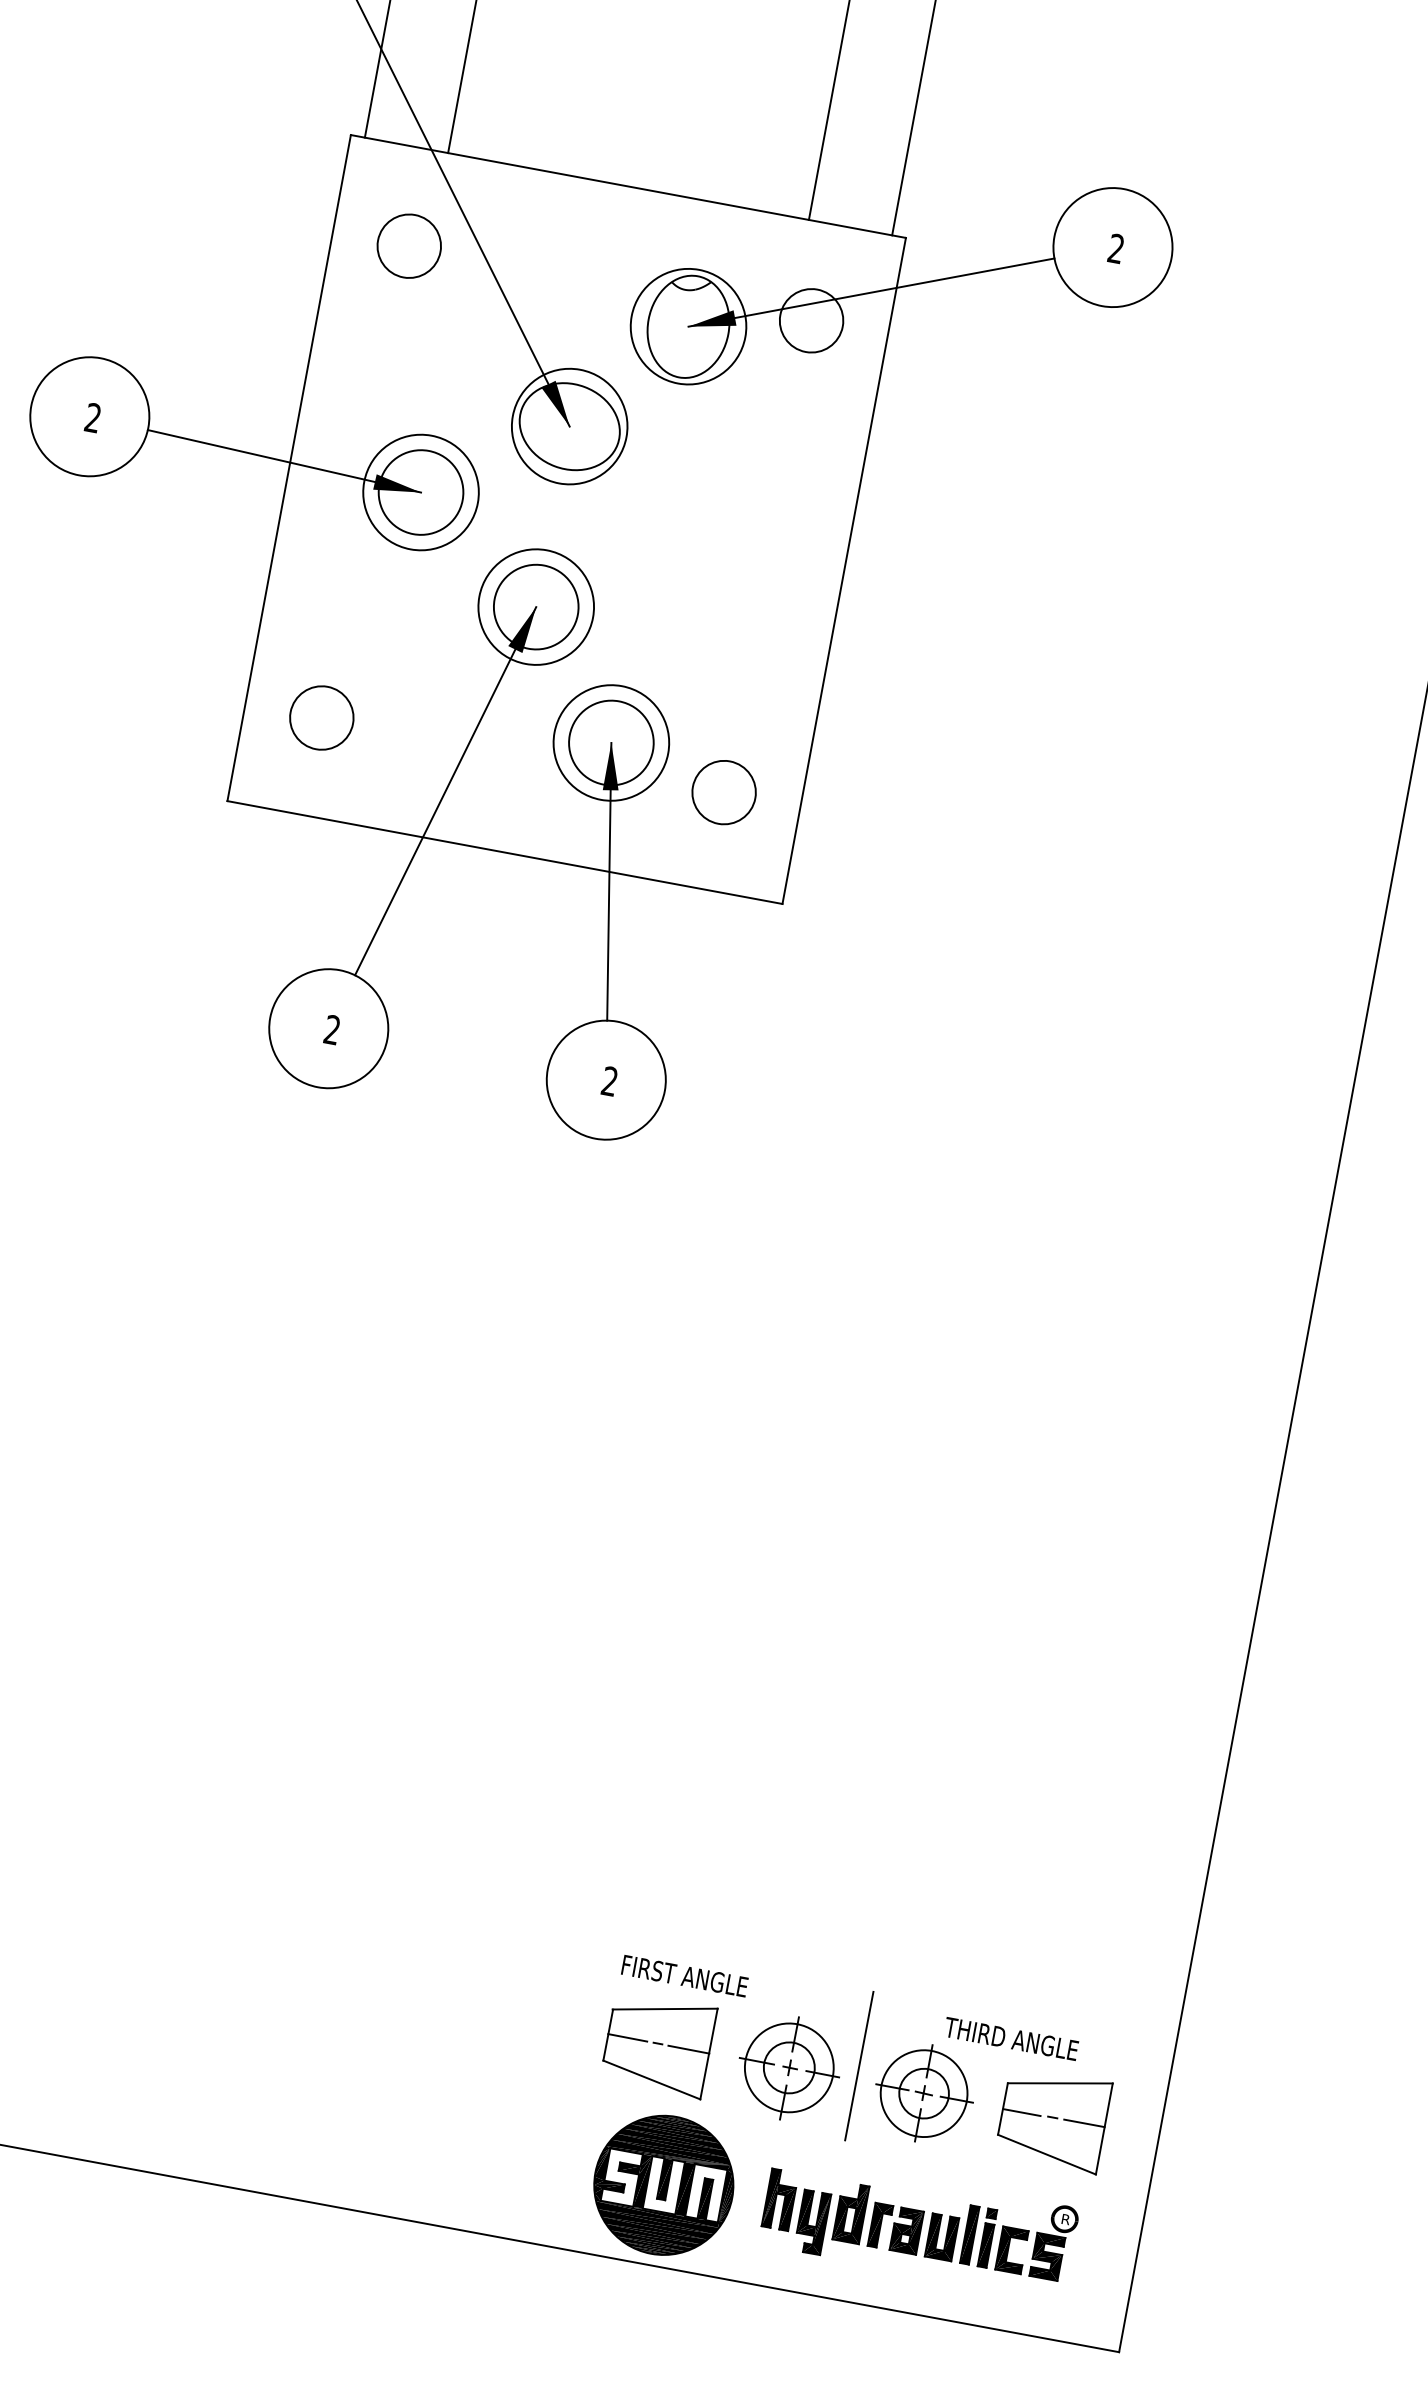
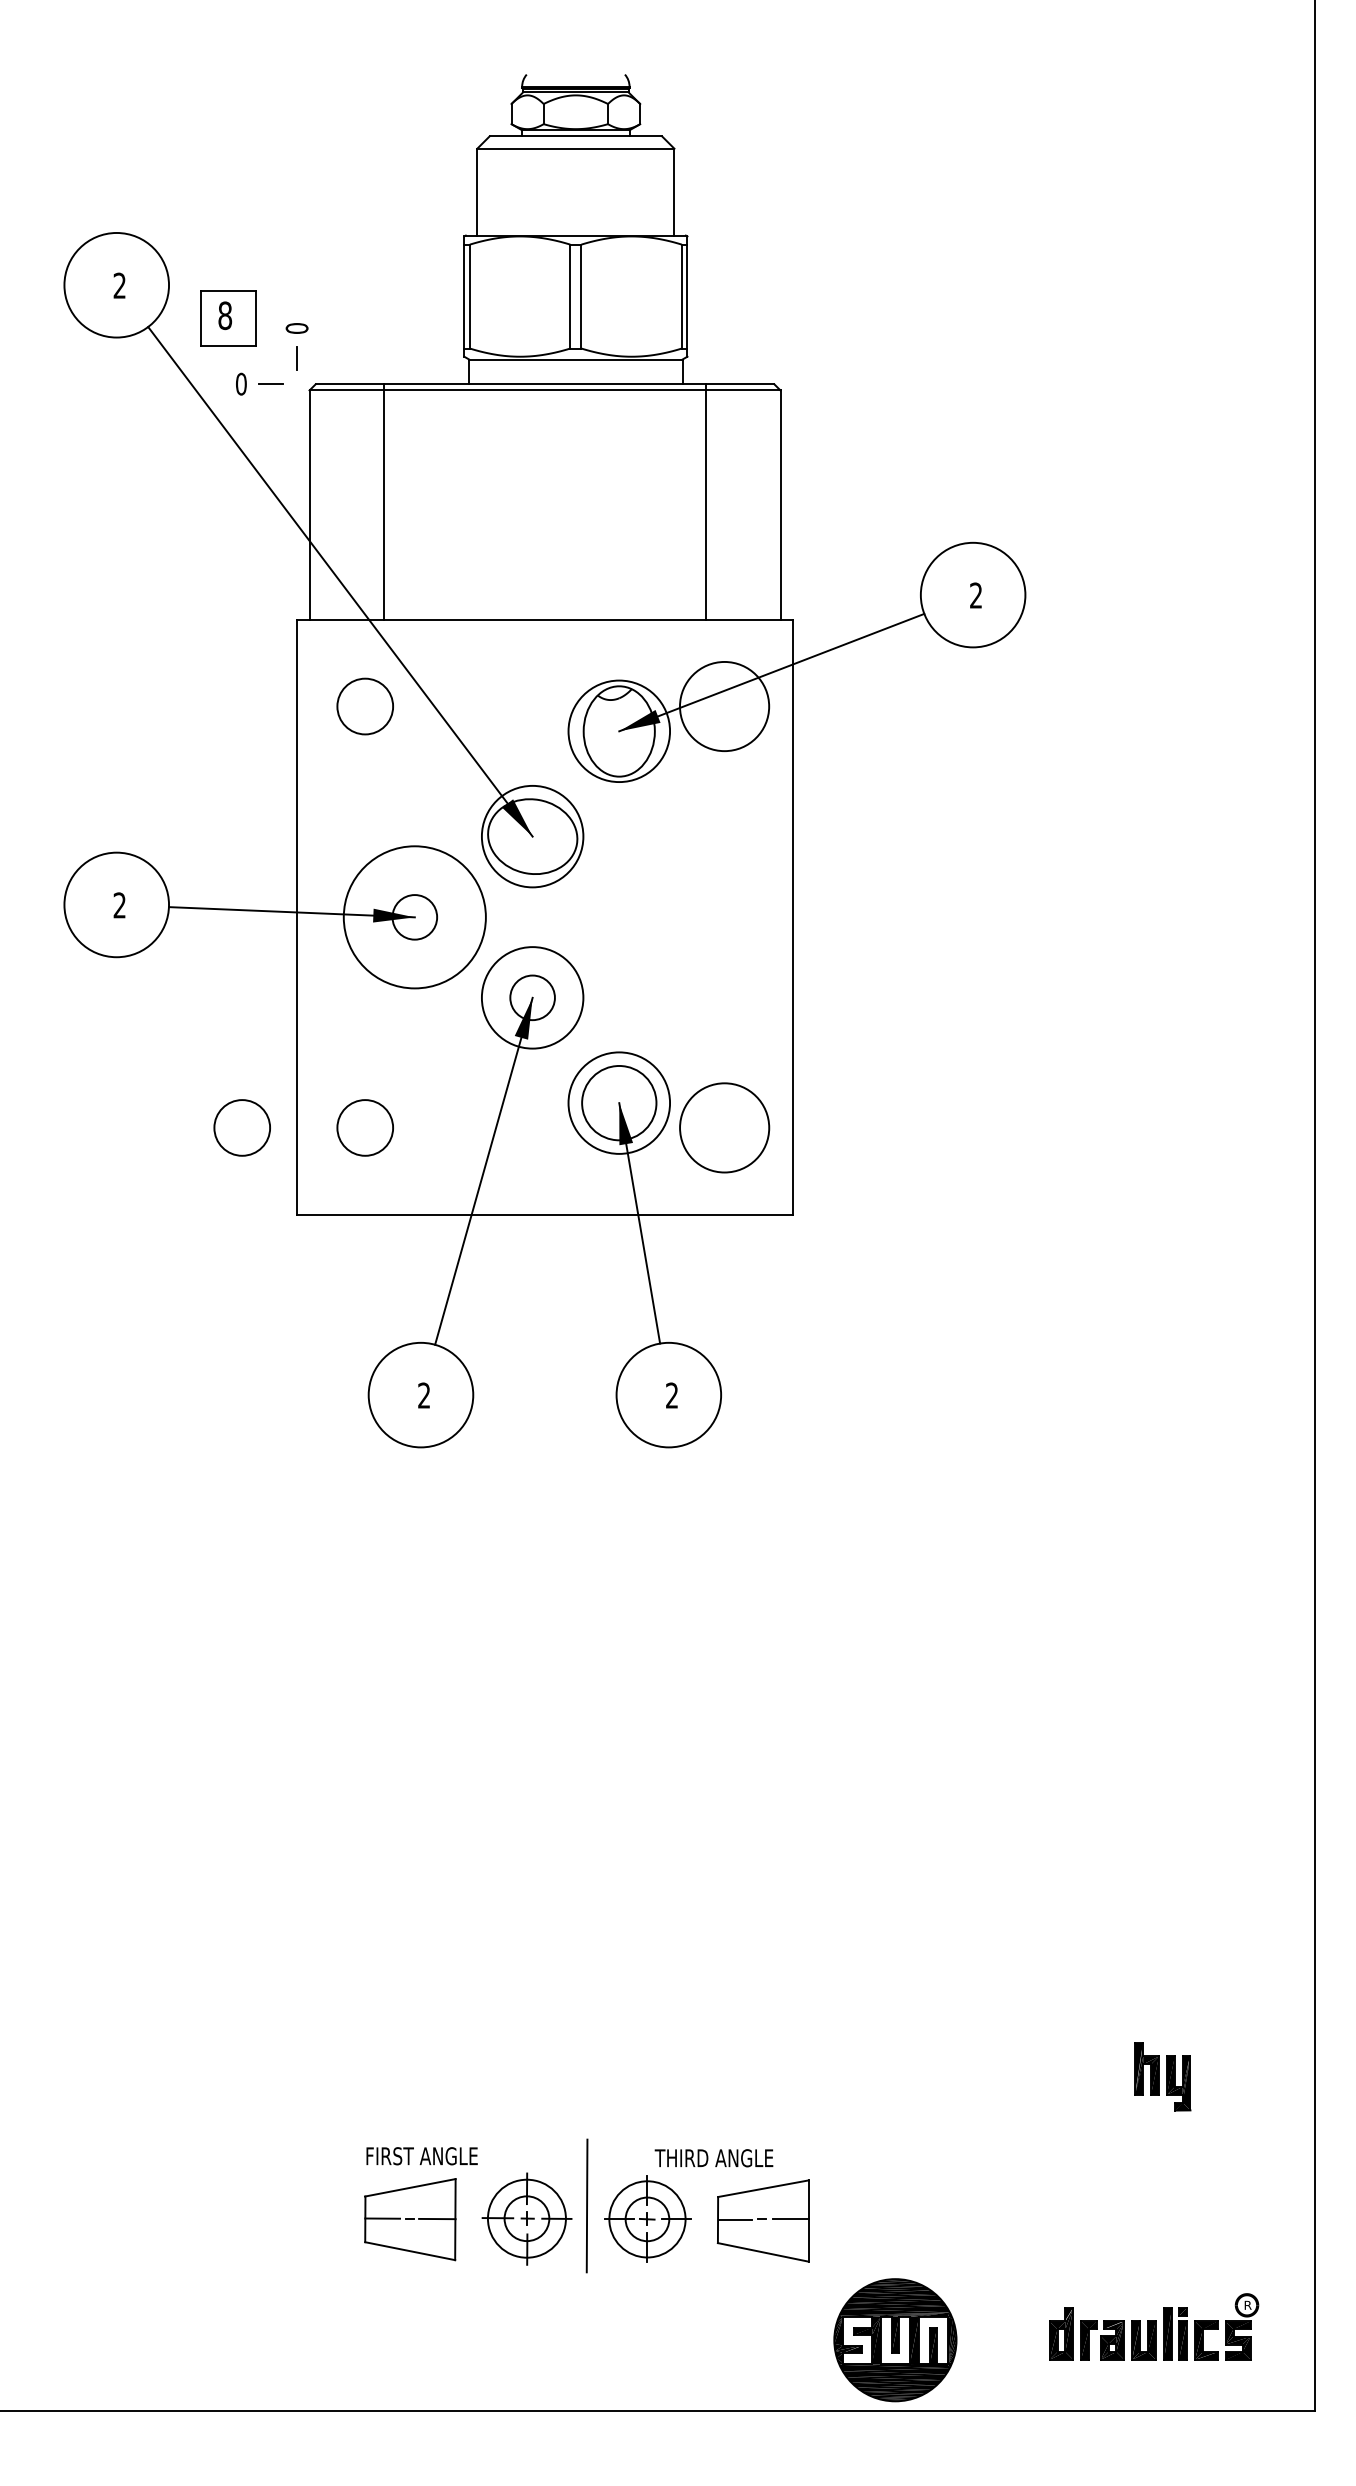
circle: (811, 320) -> (724, 706), size x1.6
circle: (420, 492) -> (414, 917), size x0.6
circle: (420, 492) -> (414, 917), size x1.4
circle: (536, 606) -> (532, 997), size x0.6
circle: (183, 691) -> (241, 1127), added
circle: (724, 792) -> (724, 1127), size x1.6
part: (858, 2065) -> (586, 2205), moved
part: (795, 2211) -> (1162, 2076), moved

